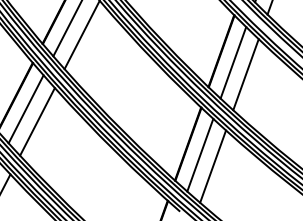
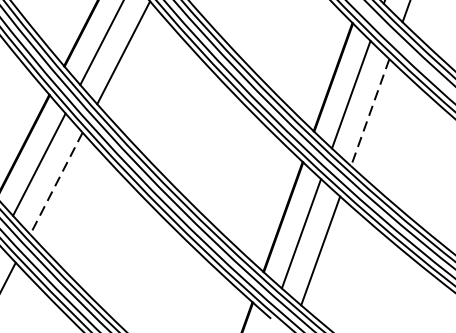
line: (246, 74) -> (370, 112), solid -> dashed
line: (37, 122) -> (56, 184), solid -> dashed

